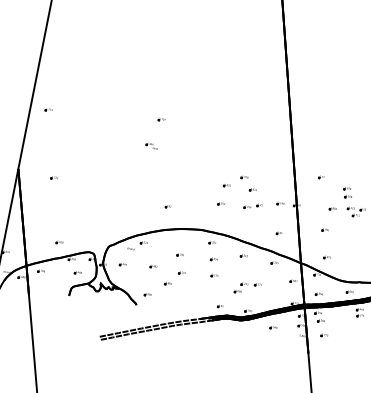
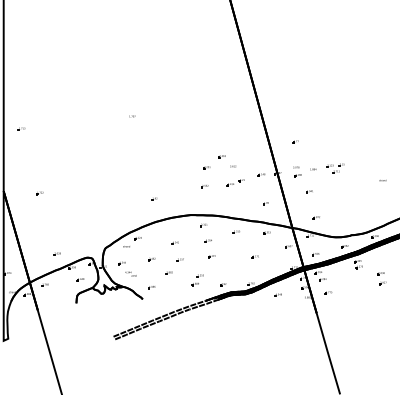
part: (152, 145) -> (130, 273), moved
part: (348, 192) -> (297, 171), moved
part: (240, 288) -> (197, 280), moved

